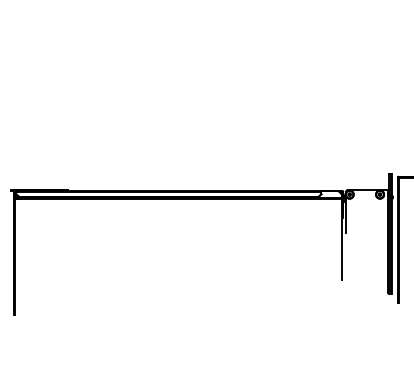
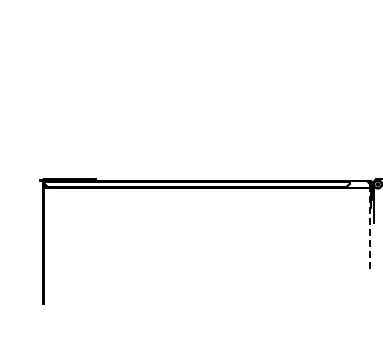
line: (341, 238) -> (369, 228), solid -> dashed

